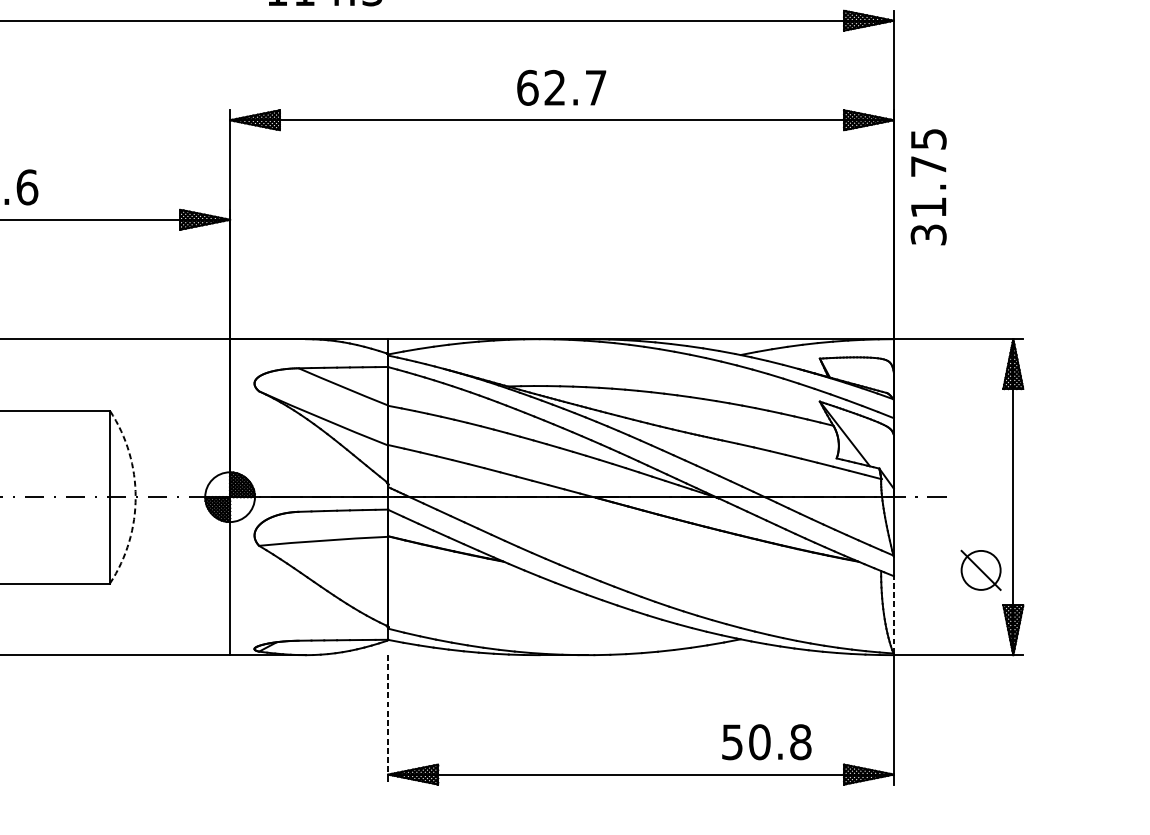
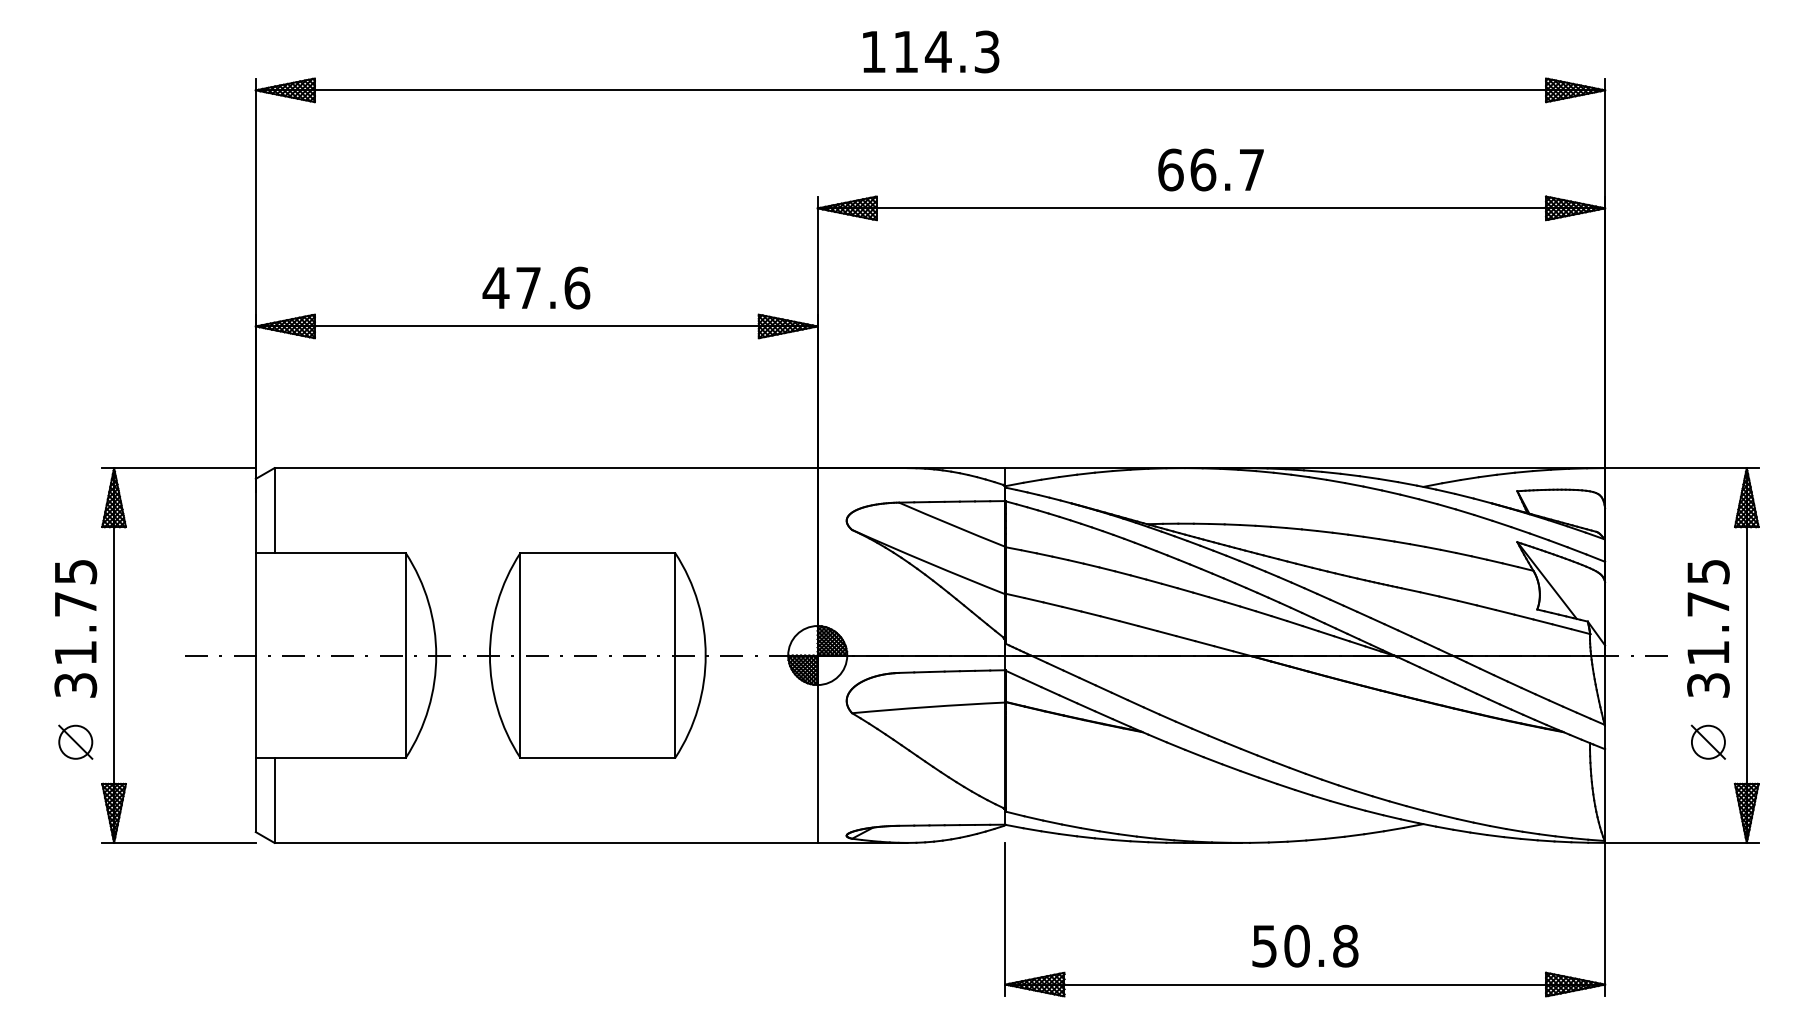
text: (555, 87) -> (1203, 169), 62.7 -> 66.7
text: (928, 186) -> (1708, 628), moved
arc: (135, 497) -> (705, 655), dashed -> solid
part: (980, 569) -> (1707, 741), size x0.71
line: (894, 615) -> (1605, 795), dashed -> solid
line: (388, 719) -> (1005, 919), dashed -> solid
text: (766, 741) -> (1305, 945), moved

